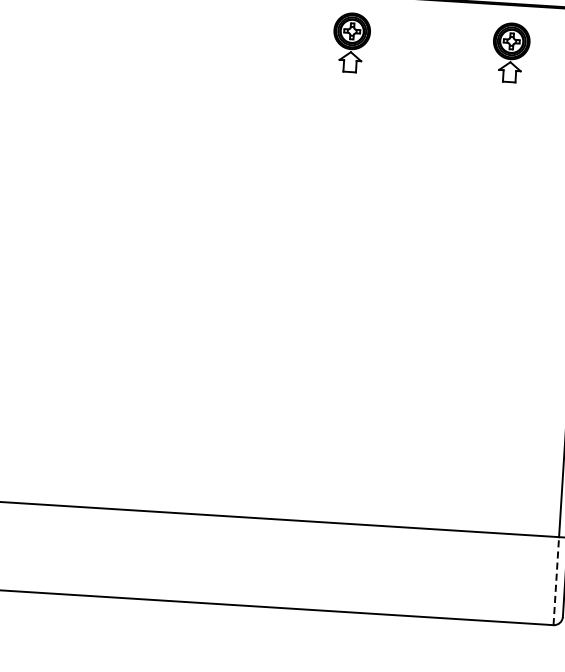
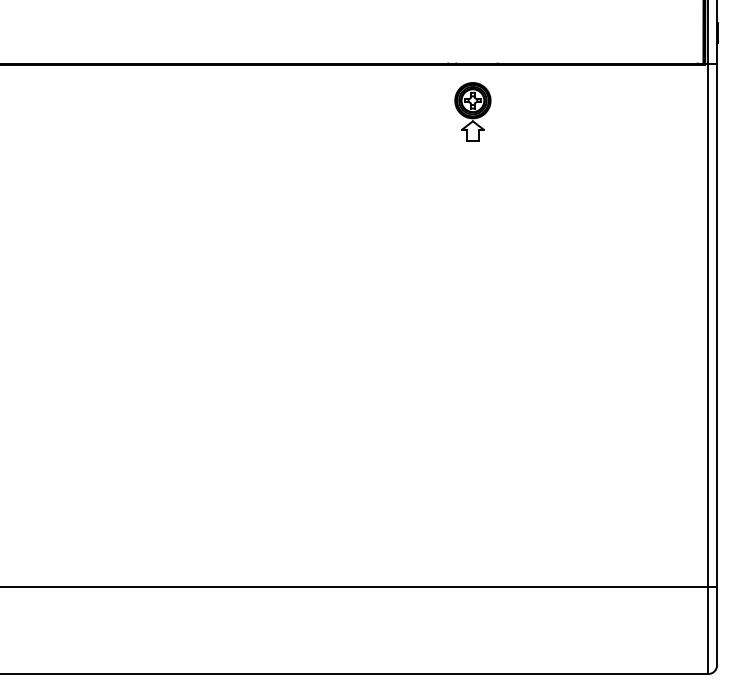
part: (510, 52) -> (630, 111), removed
line: (556, 581) -> (708, 630), dashed -> solid

